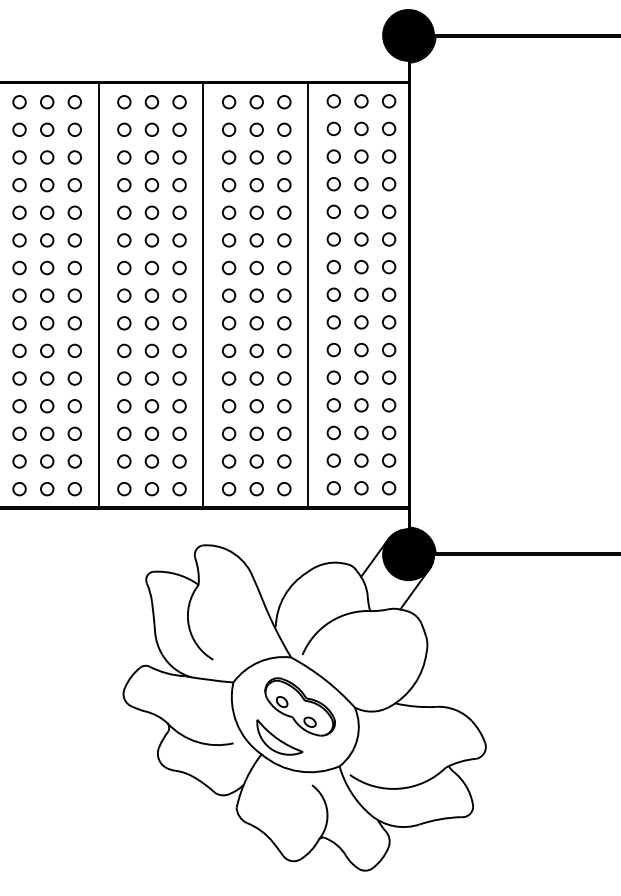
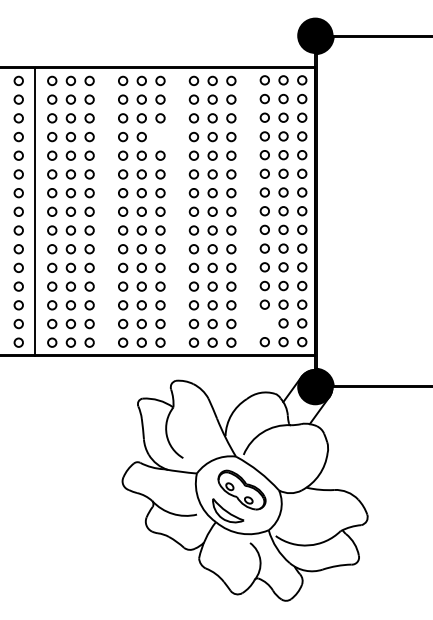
circle: (179, 185) -> (160, 137), removed
line: (98, 295) -> (105, 211), removed
line: (203, 295) -> (176, 211), removed
line: (308, 295) -> (247, 211), removed
circle: (333, 460) -> (264, 323), removed

